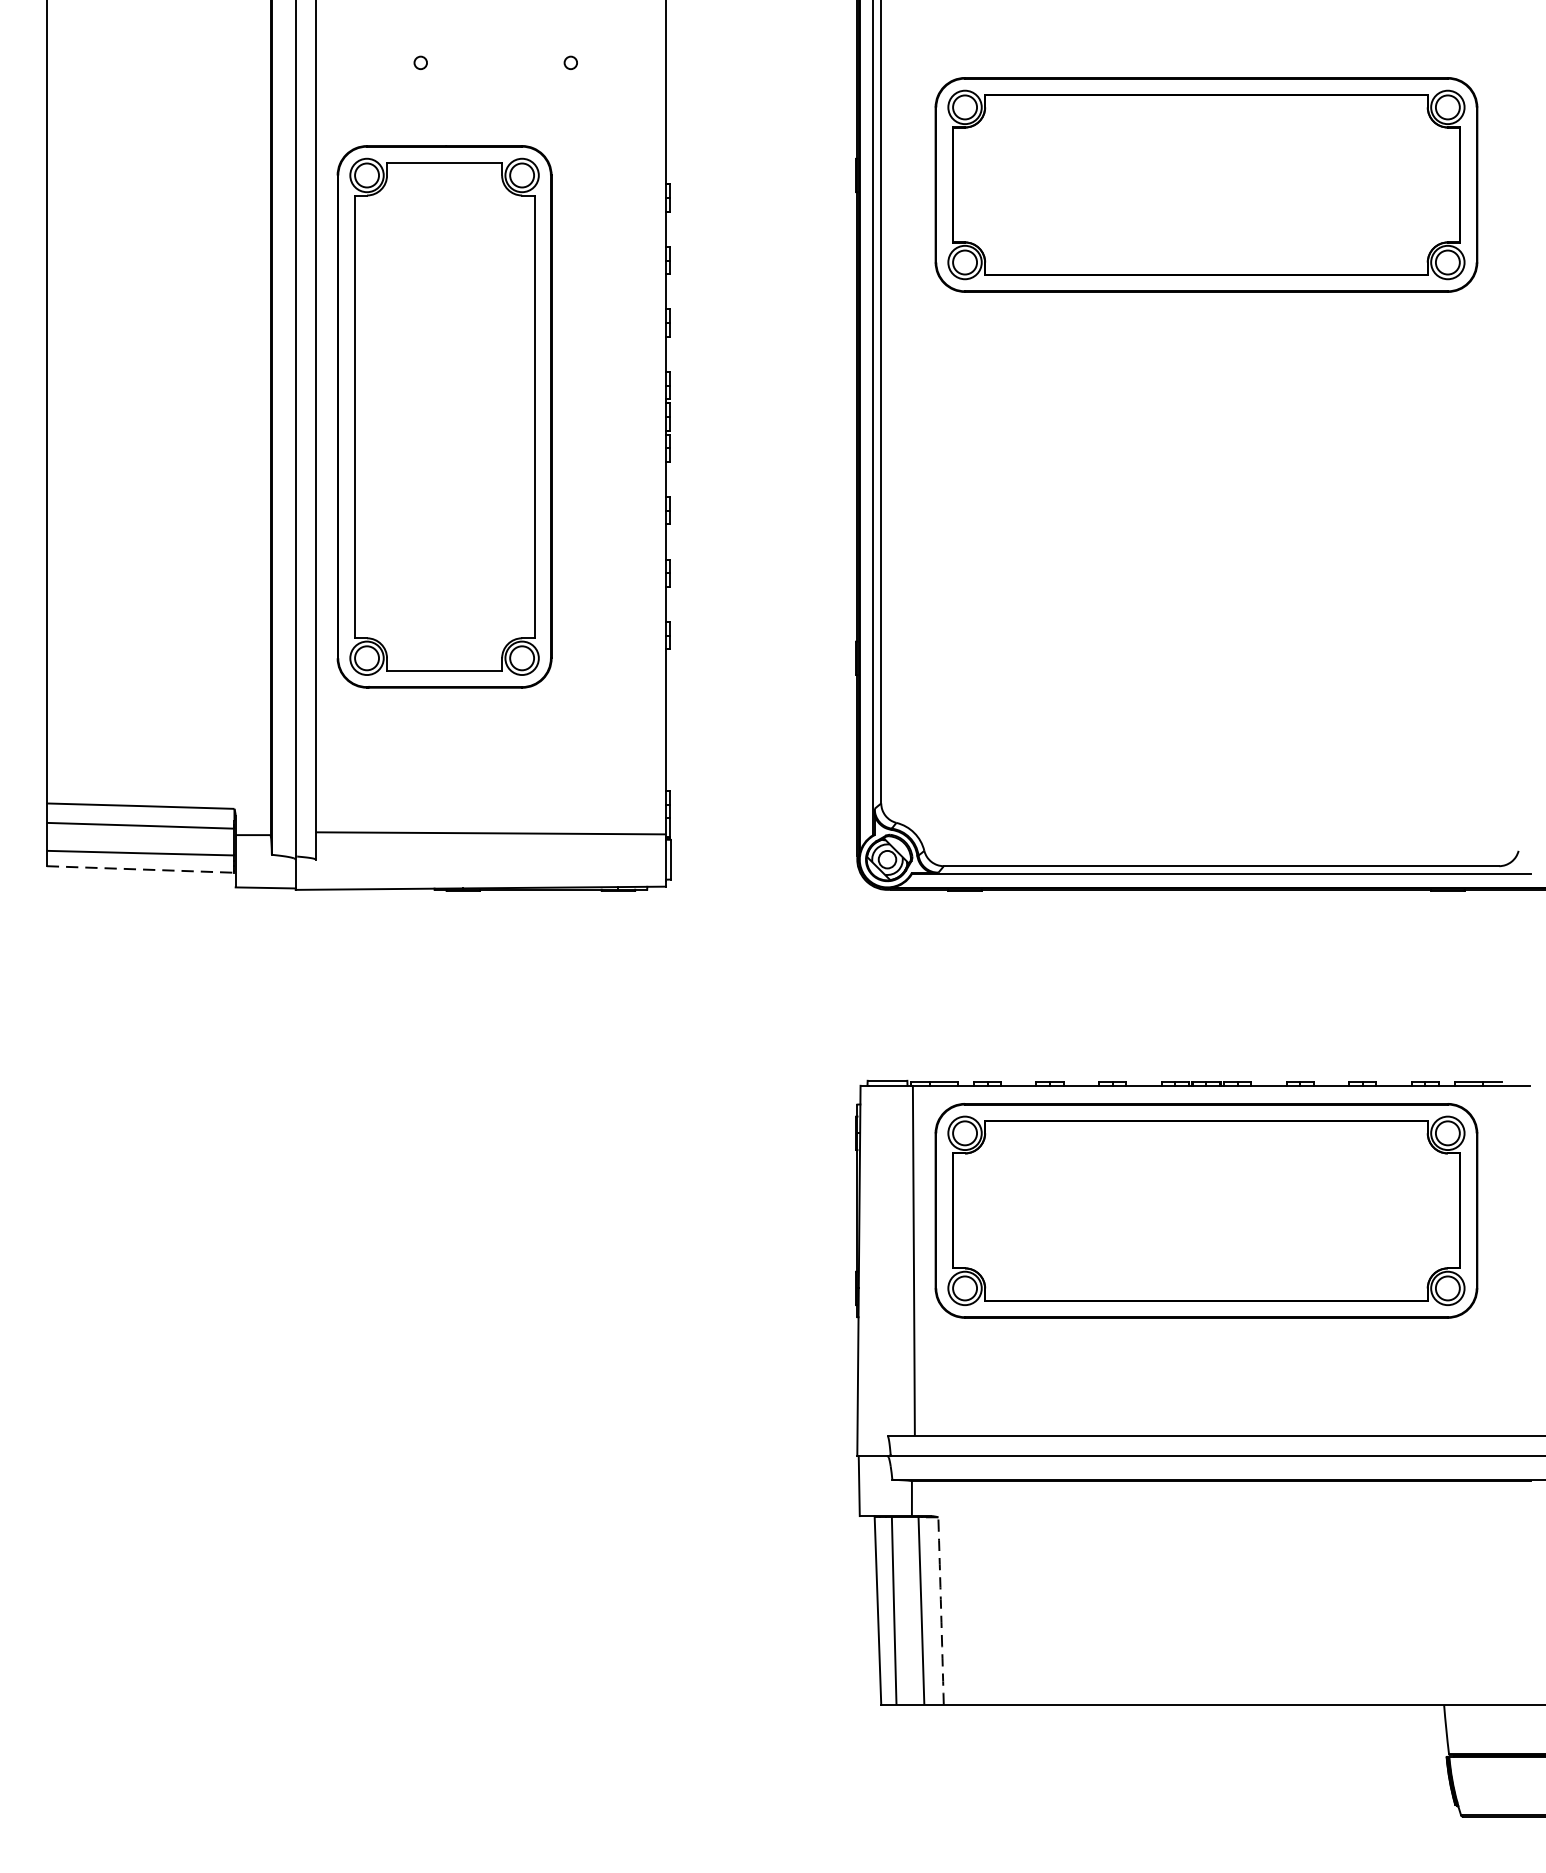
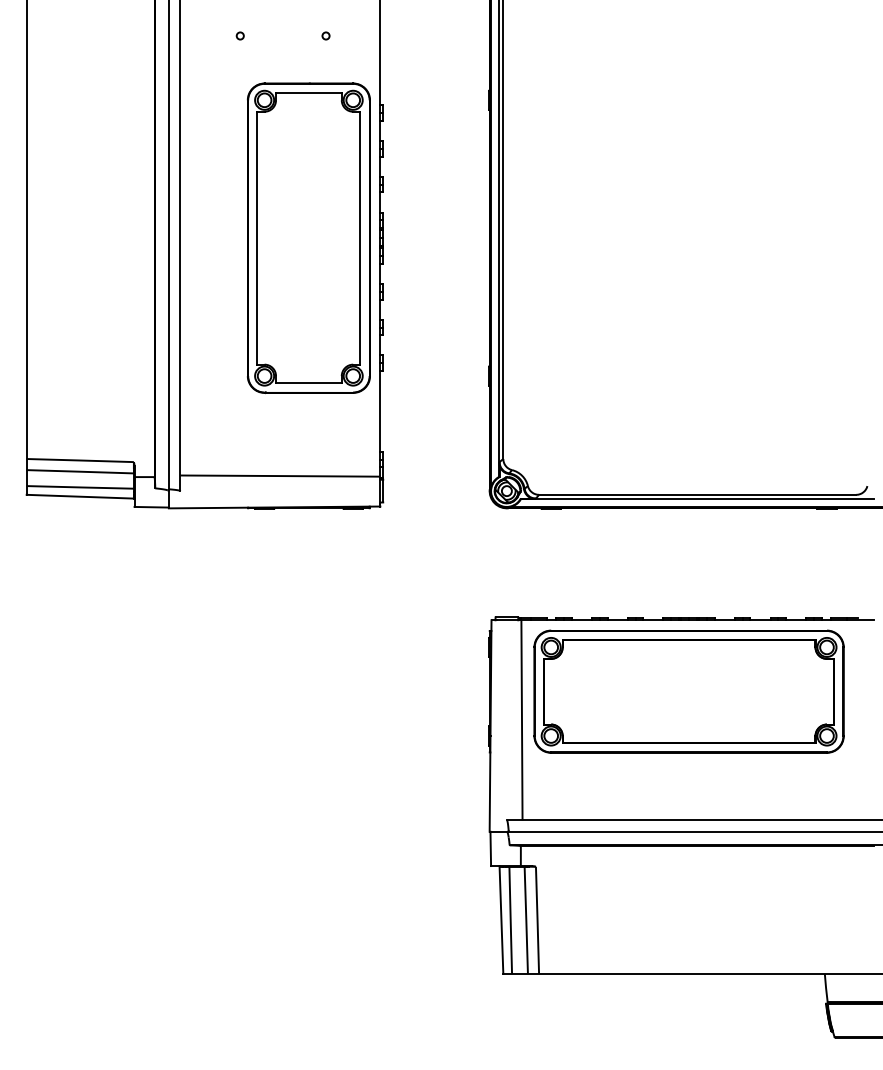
part: (1205, 184) -> (688, 105), removed
part: (443, 417) -> (308, 238), moved
line: (140, 869) -> (80, 496), dashed -> solid
arc: (941, 1611) -> (537, 920), dashed -> solid

